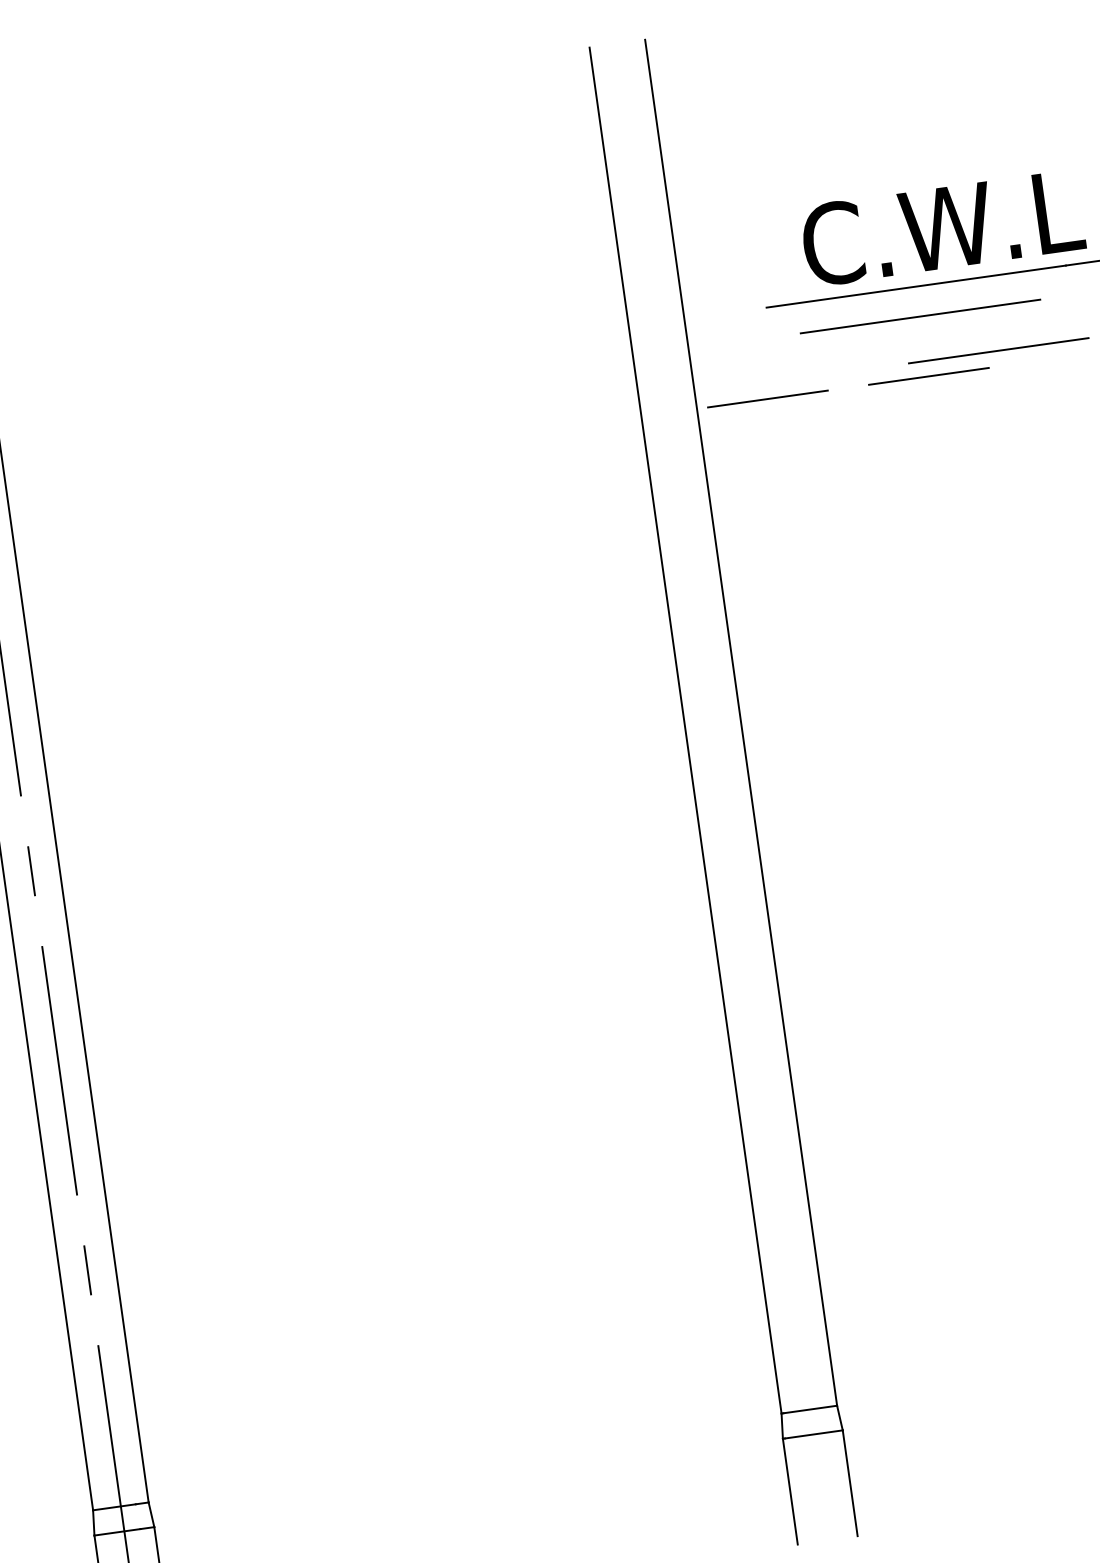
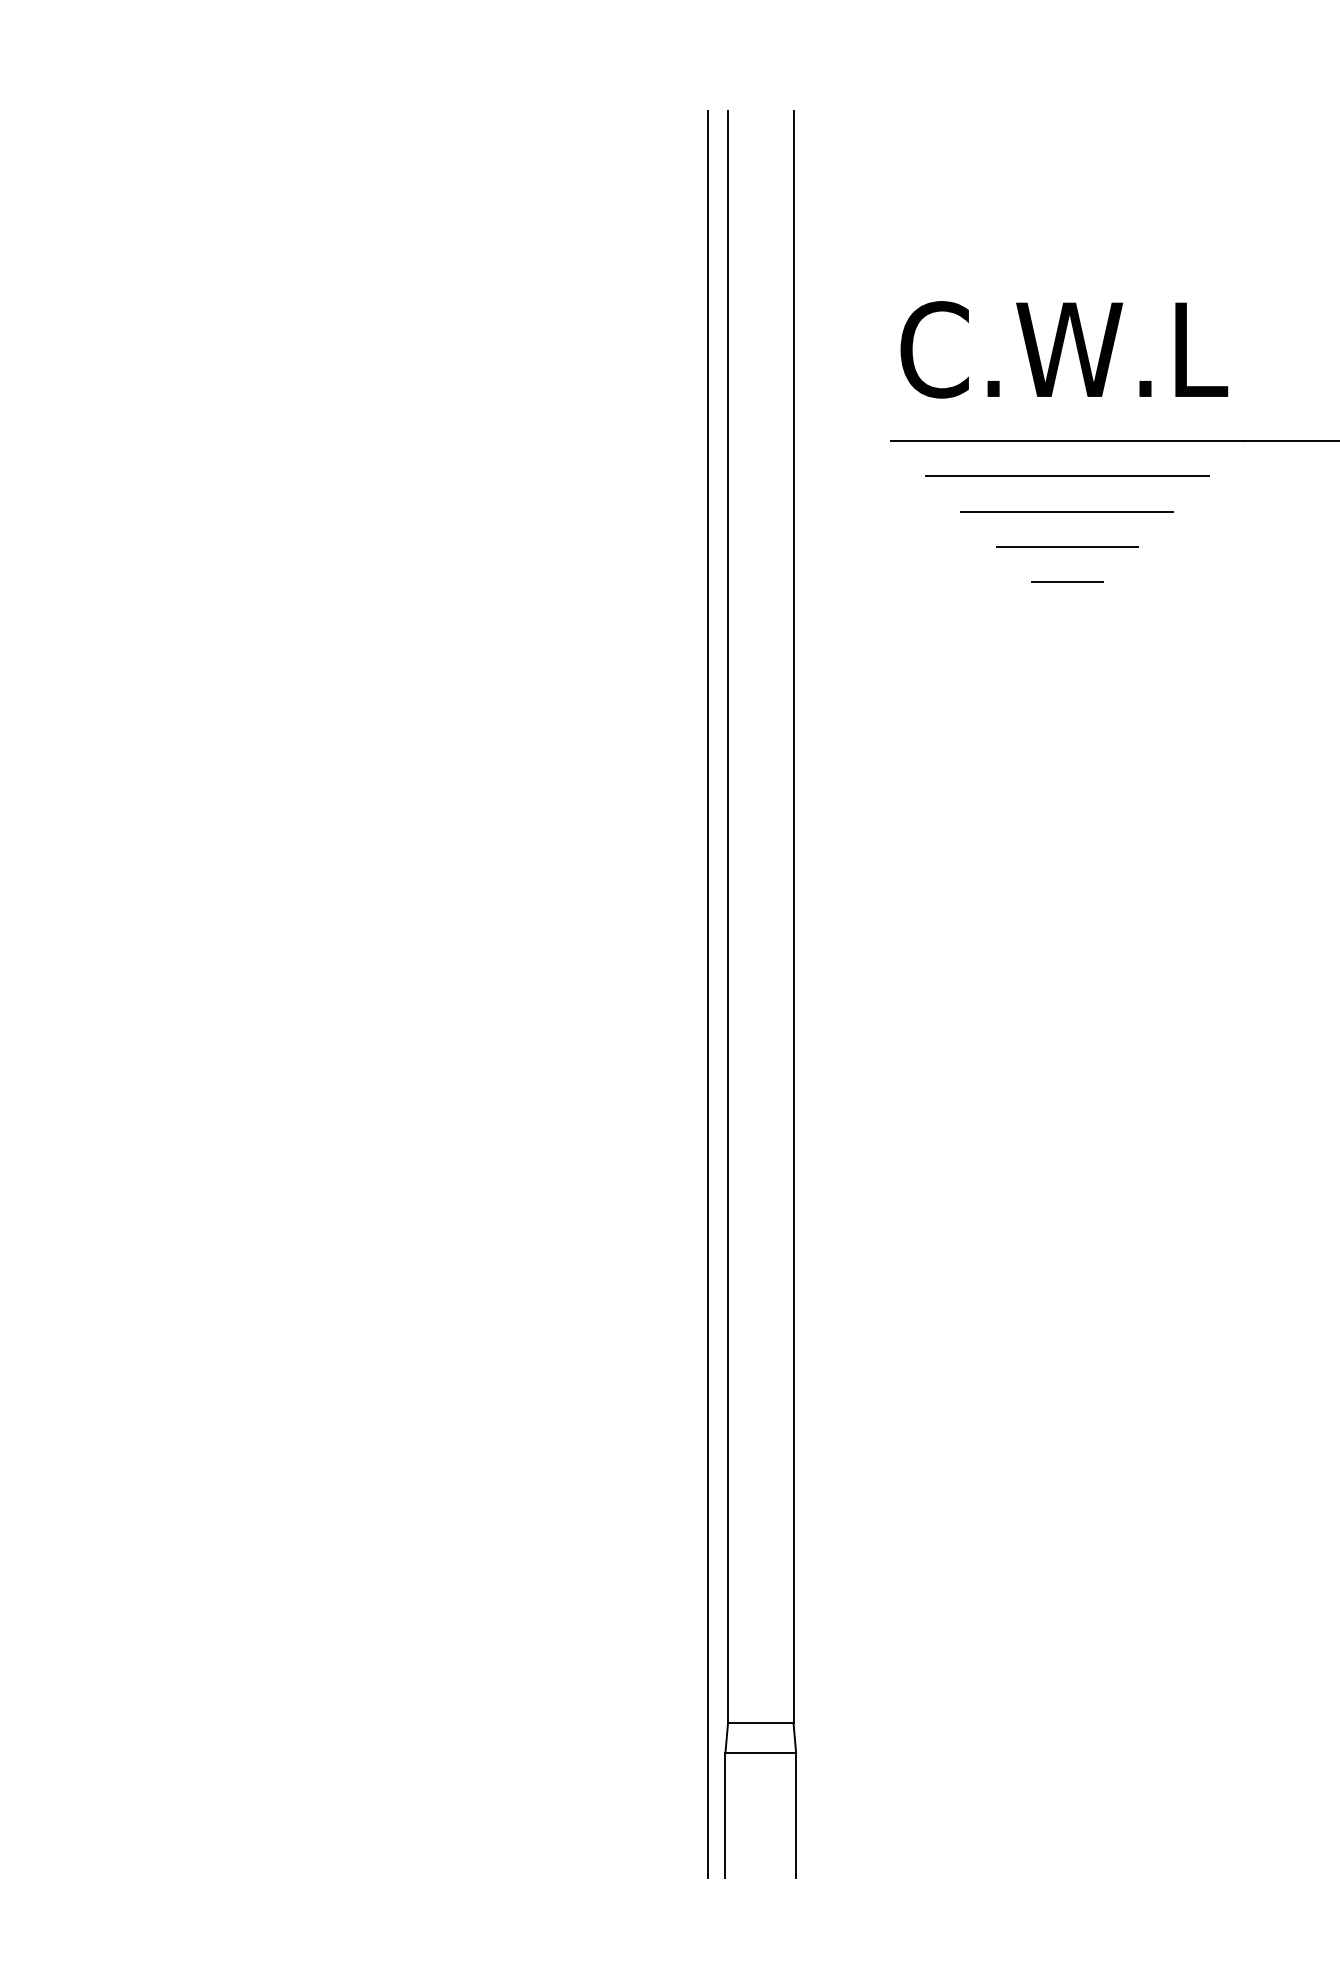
text: (942, 227) -> (1064, 349), moved
line: (998, 350) -> (1066, 511), moved
line: (768, 398) -> (877, 546), removed
line: (932, 406) -> (1066, 582), added
line: (677, 798) -> (707, 994), added

